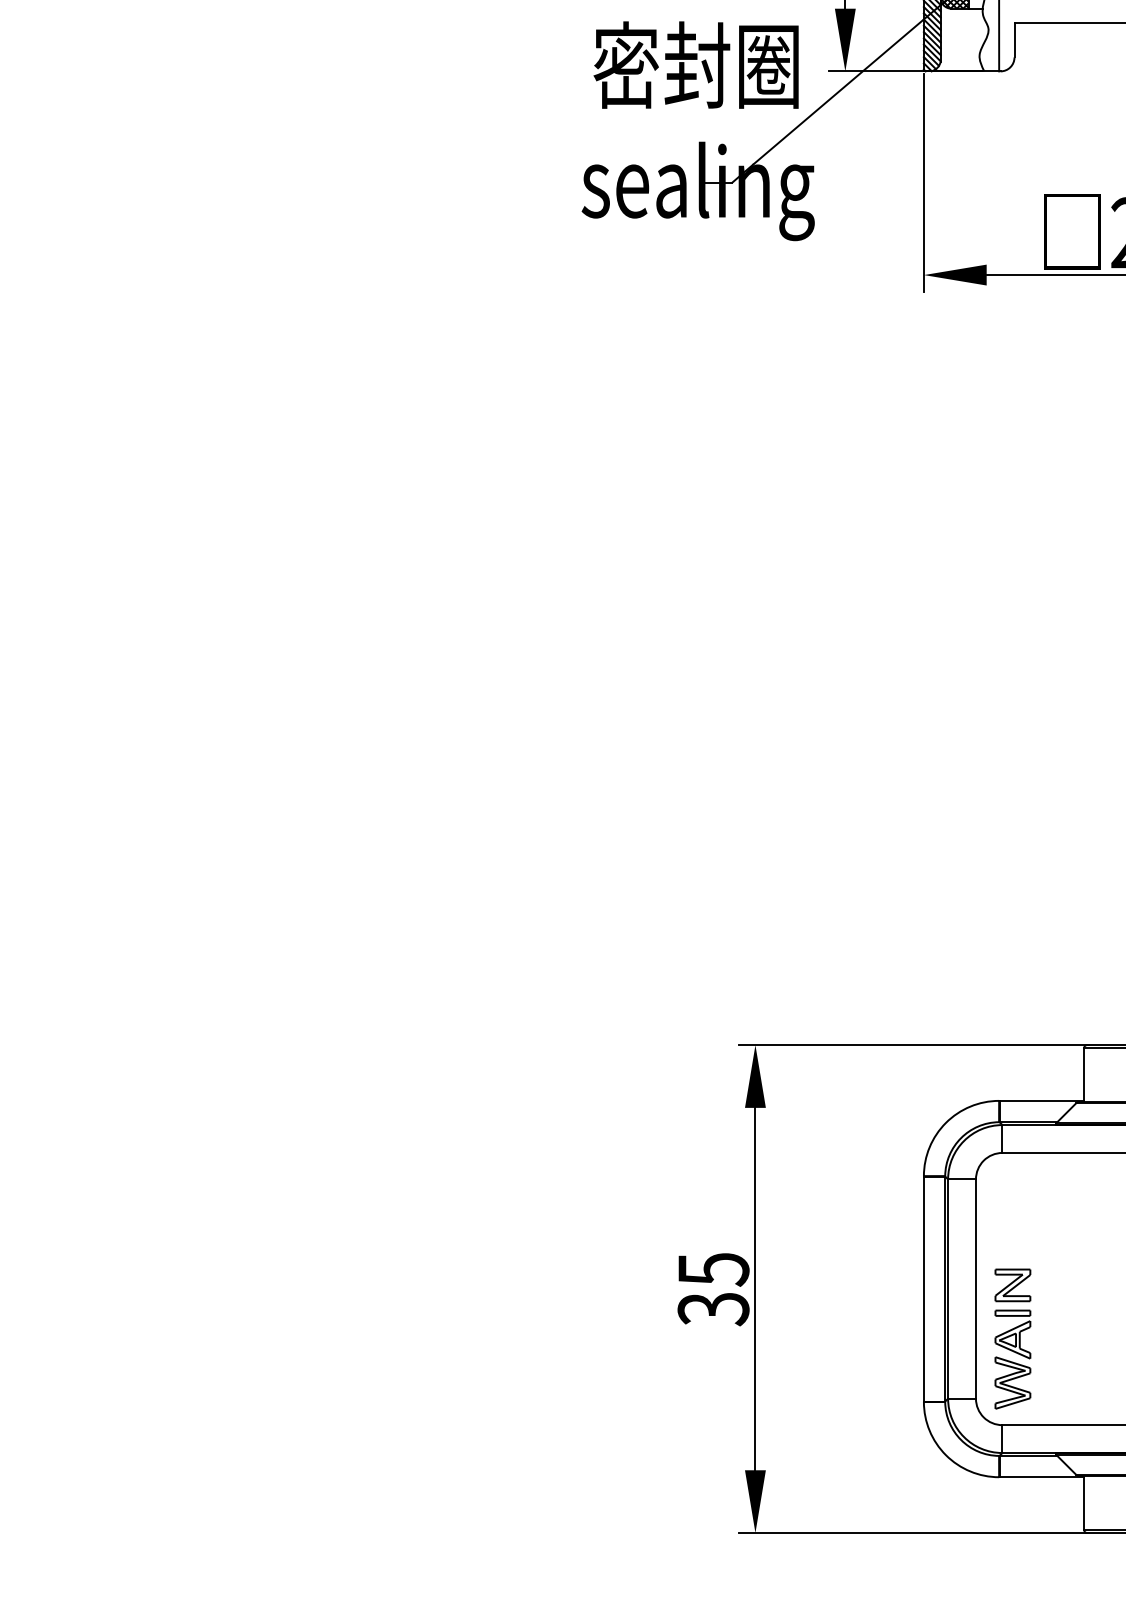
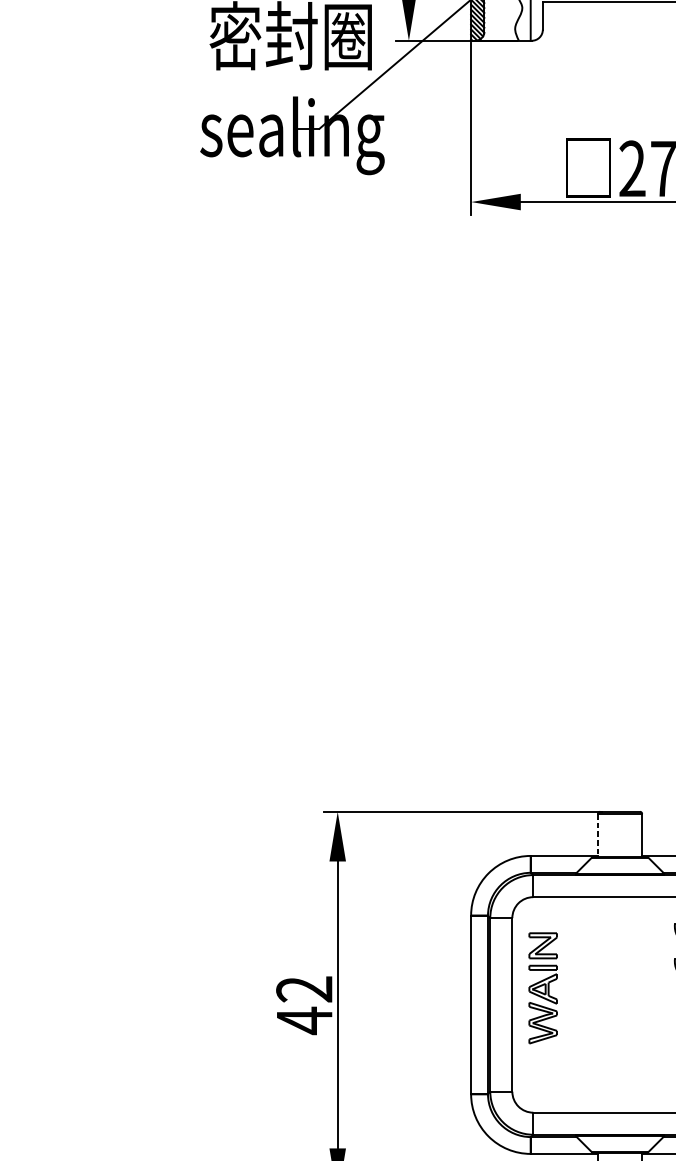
line: (1084, 1075) -> (598, 835), solid -> dashed
text: (713, 1290) -> (304, 1006), 35 -> 42
part: (1012, 1338) -> (542, 987), moved

